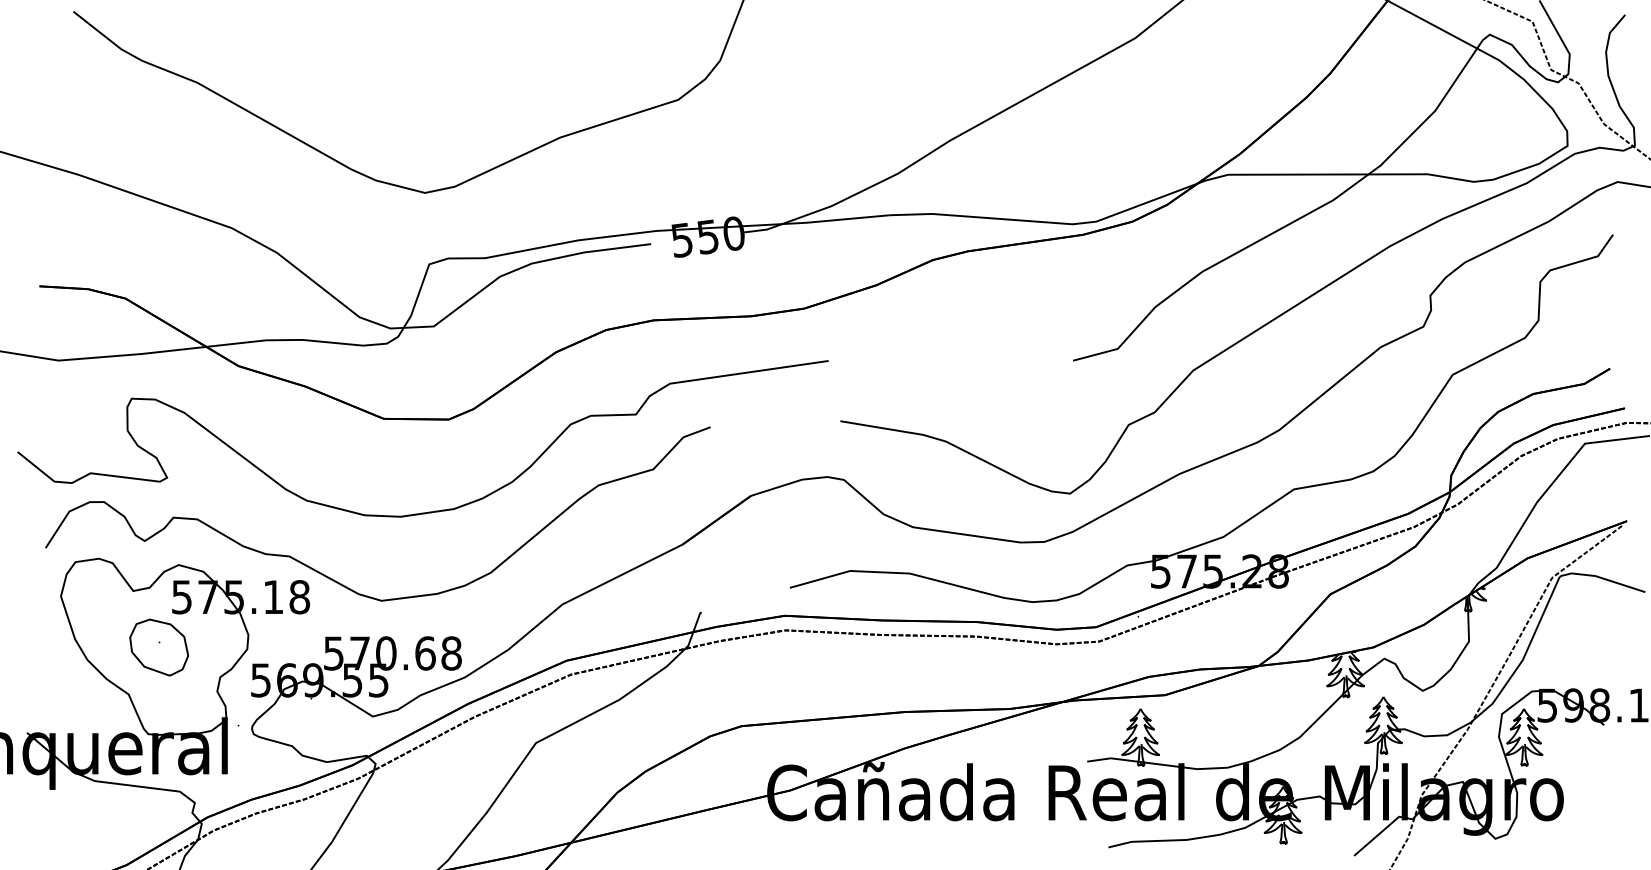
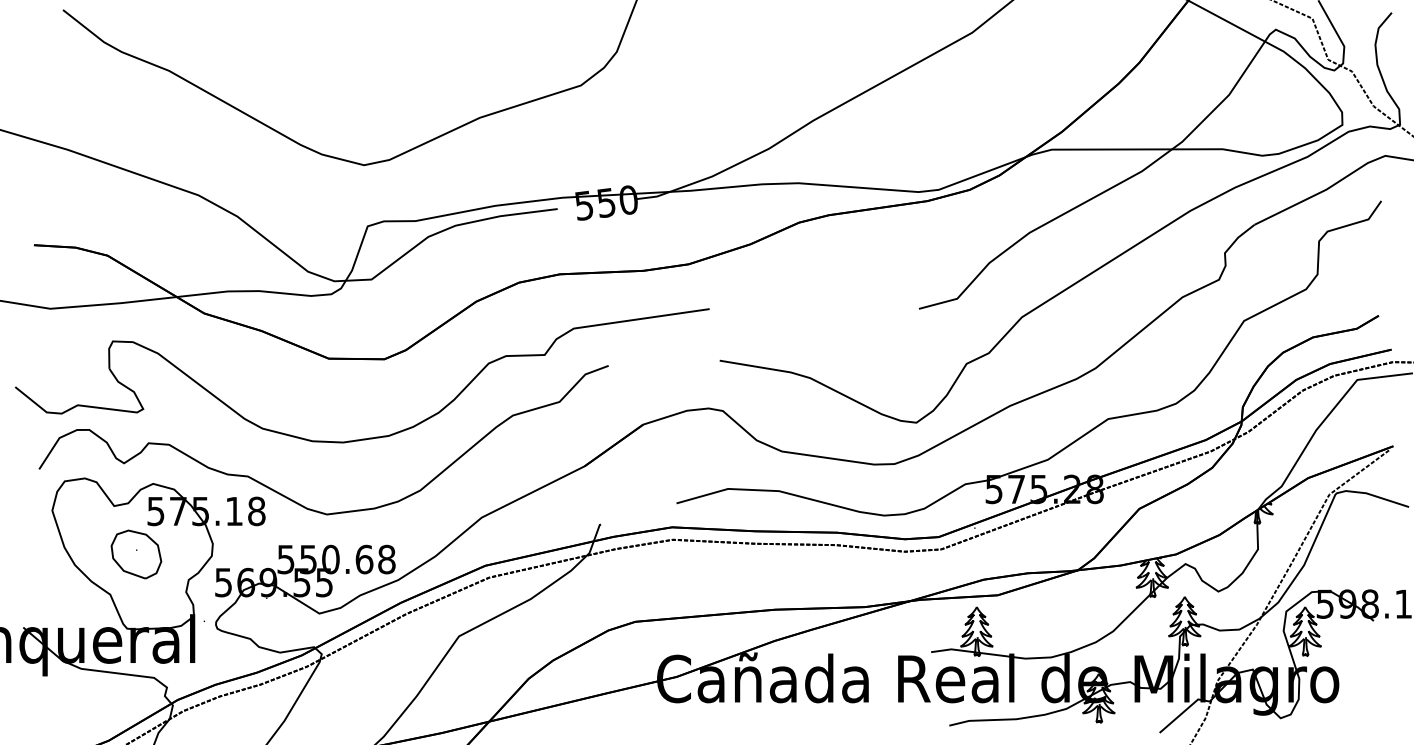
text: (359, 653) -> (307, 559), 570.68 -> 550.68

